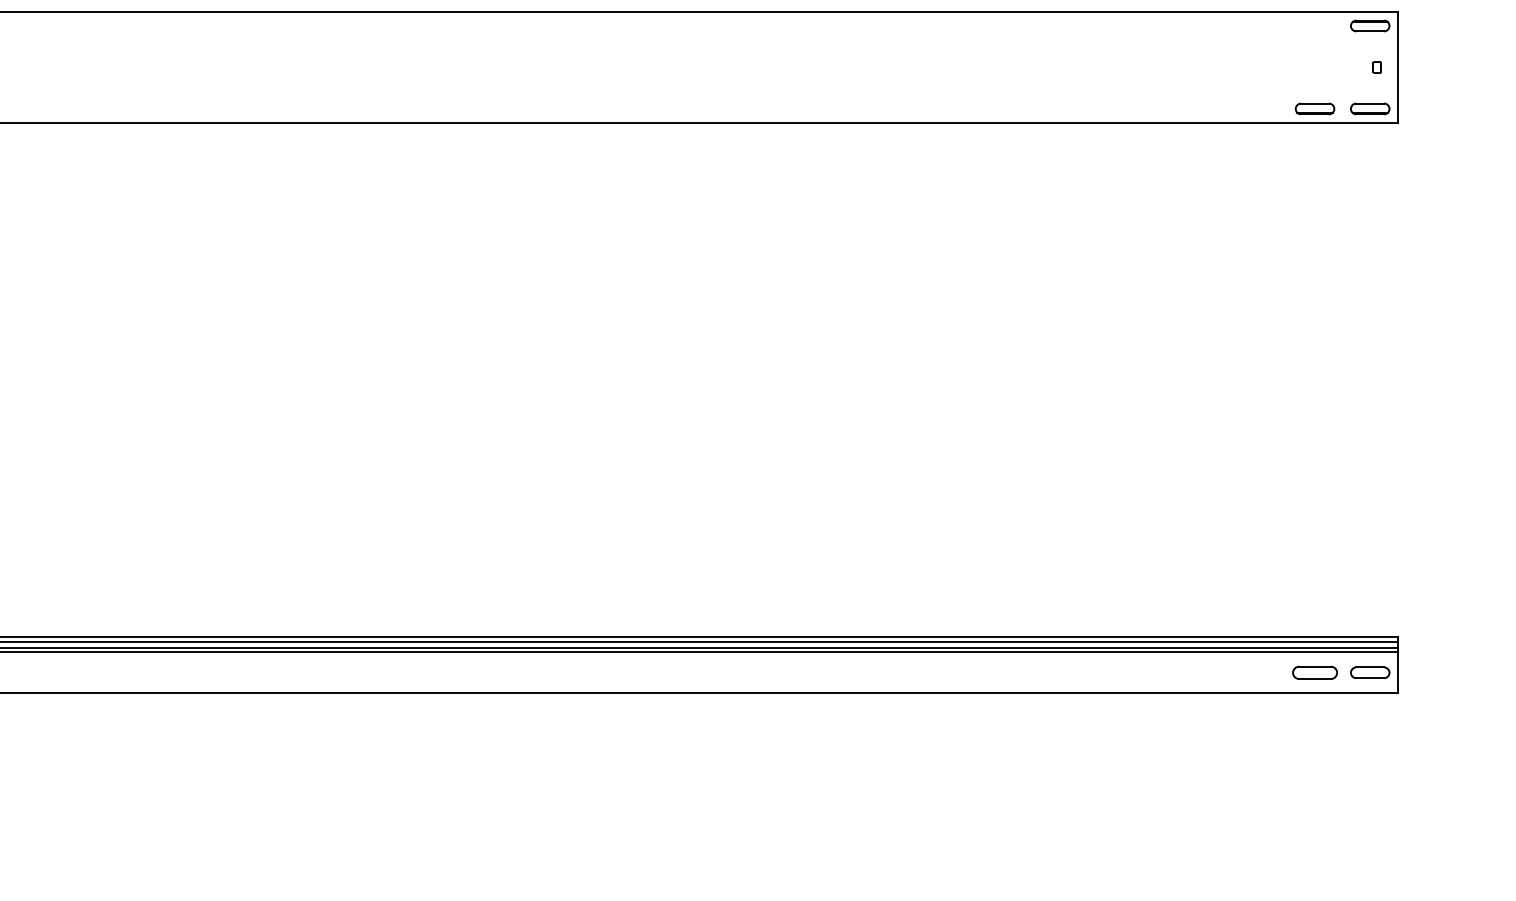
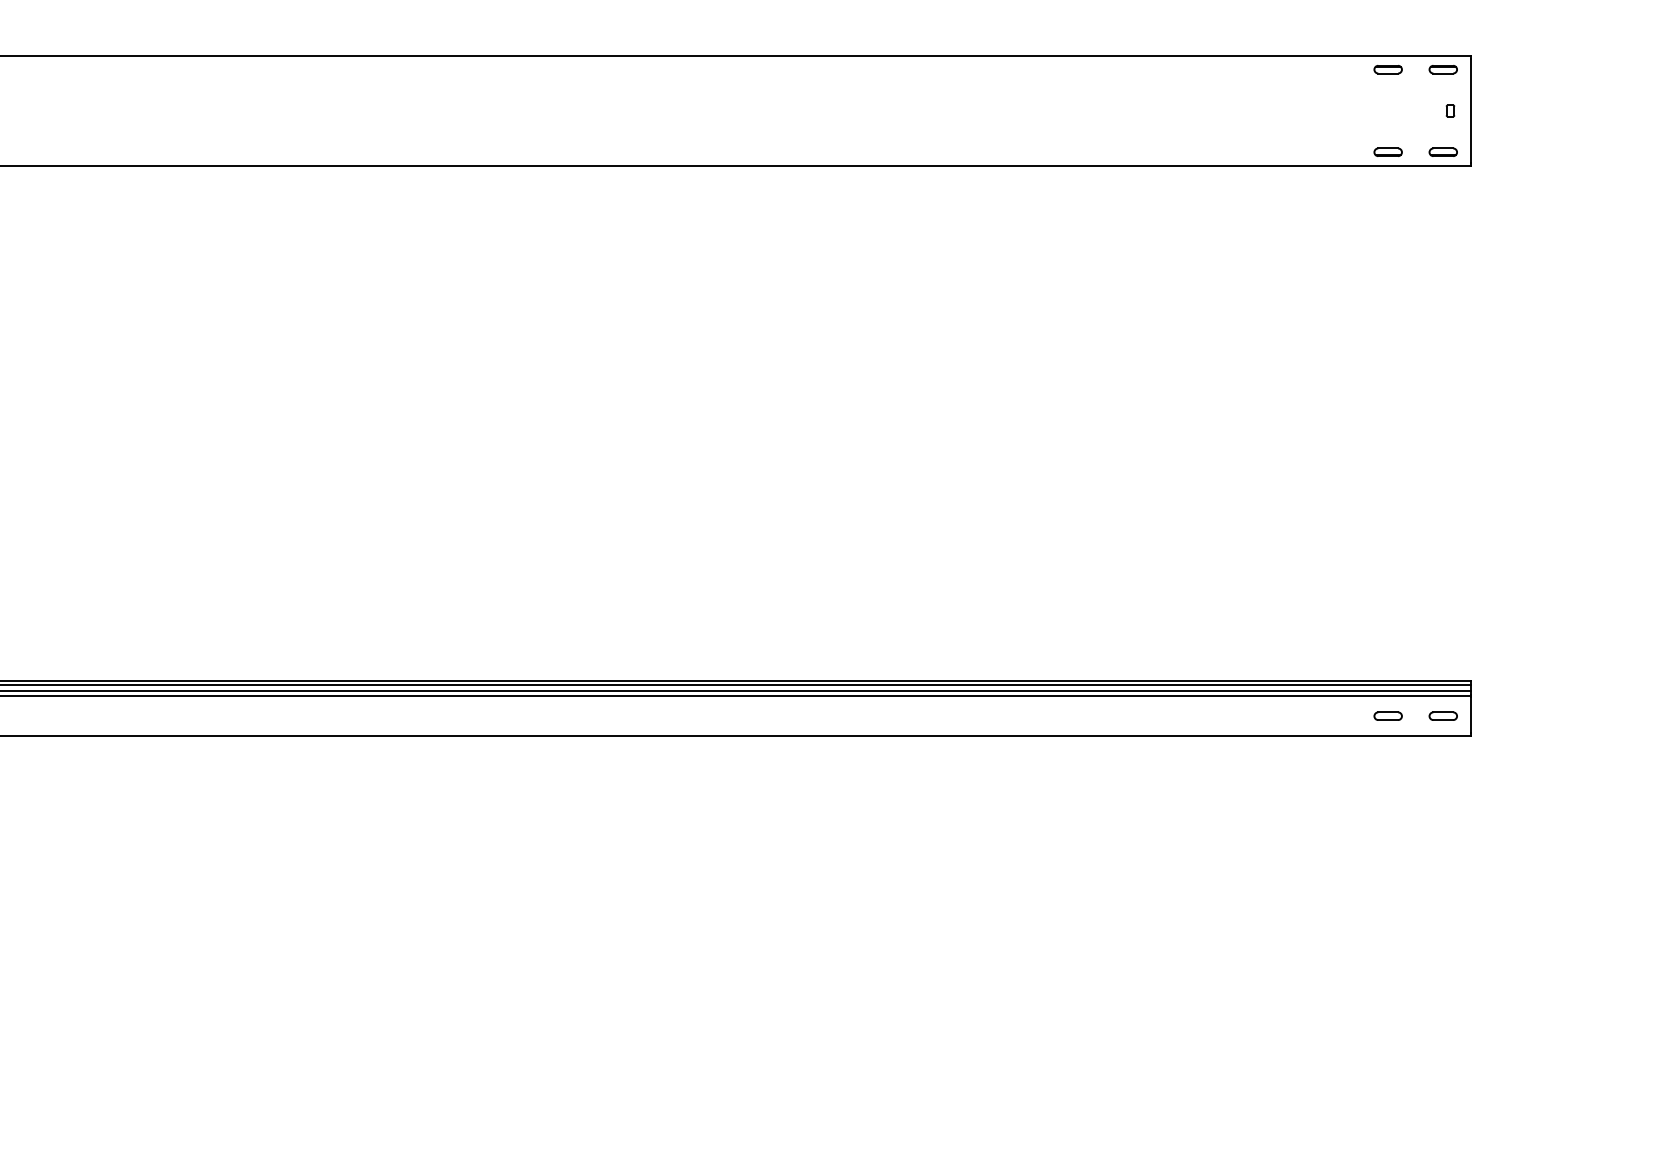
part: (1314, 26) -> (1387, 69), added
part: (1369, 26) -> (1442, 69), size x0.71
part: (1314, 108) -> (1387, 151), size x0.71
part: (1369, 108) -> (1442, 151), size x0.71
part: (1314, 672) -> (1387, 715), size x0.62
part: (1369, 672) -> (1442, 715), size x0.71

